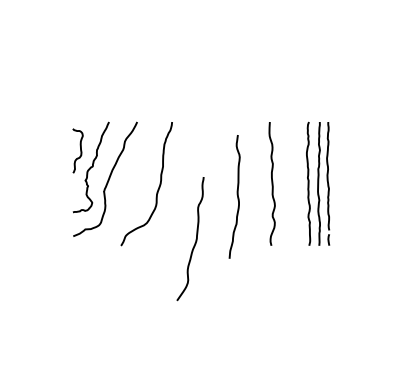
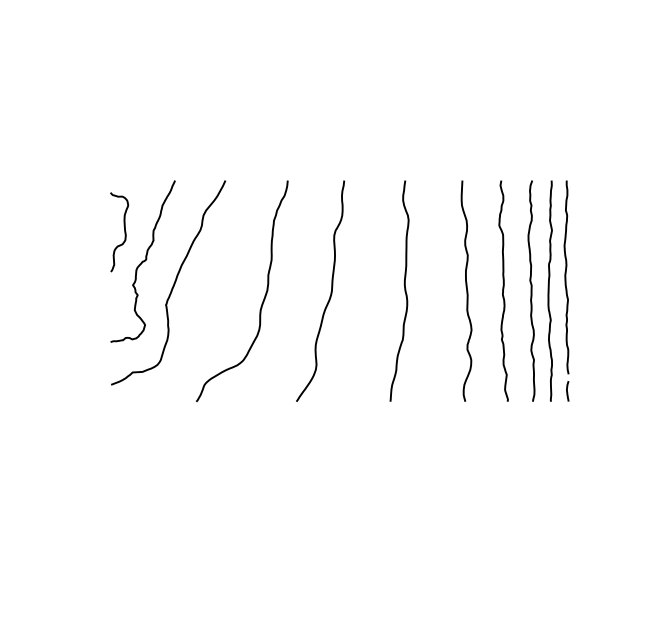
curve: (292, 183) -> (502, 290), added
curve: (236, 194) -> (402, 286), moved
curve: (195, 239) -> (329, 292), moved

